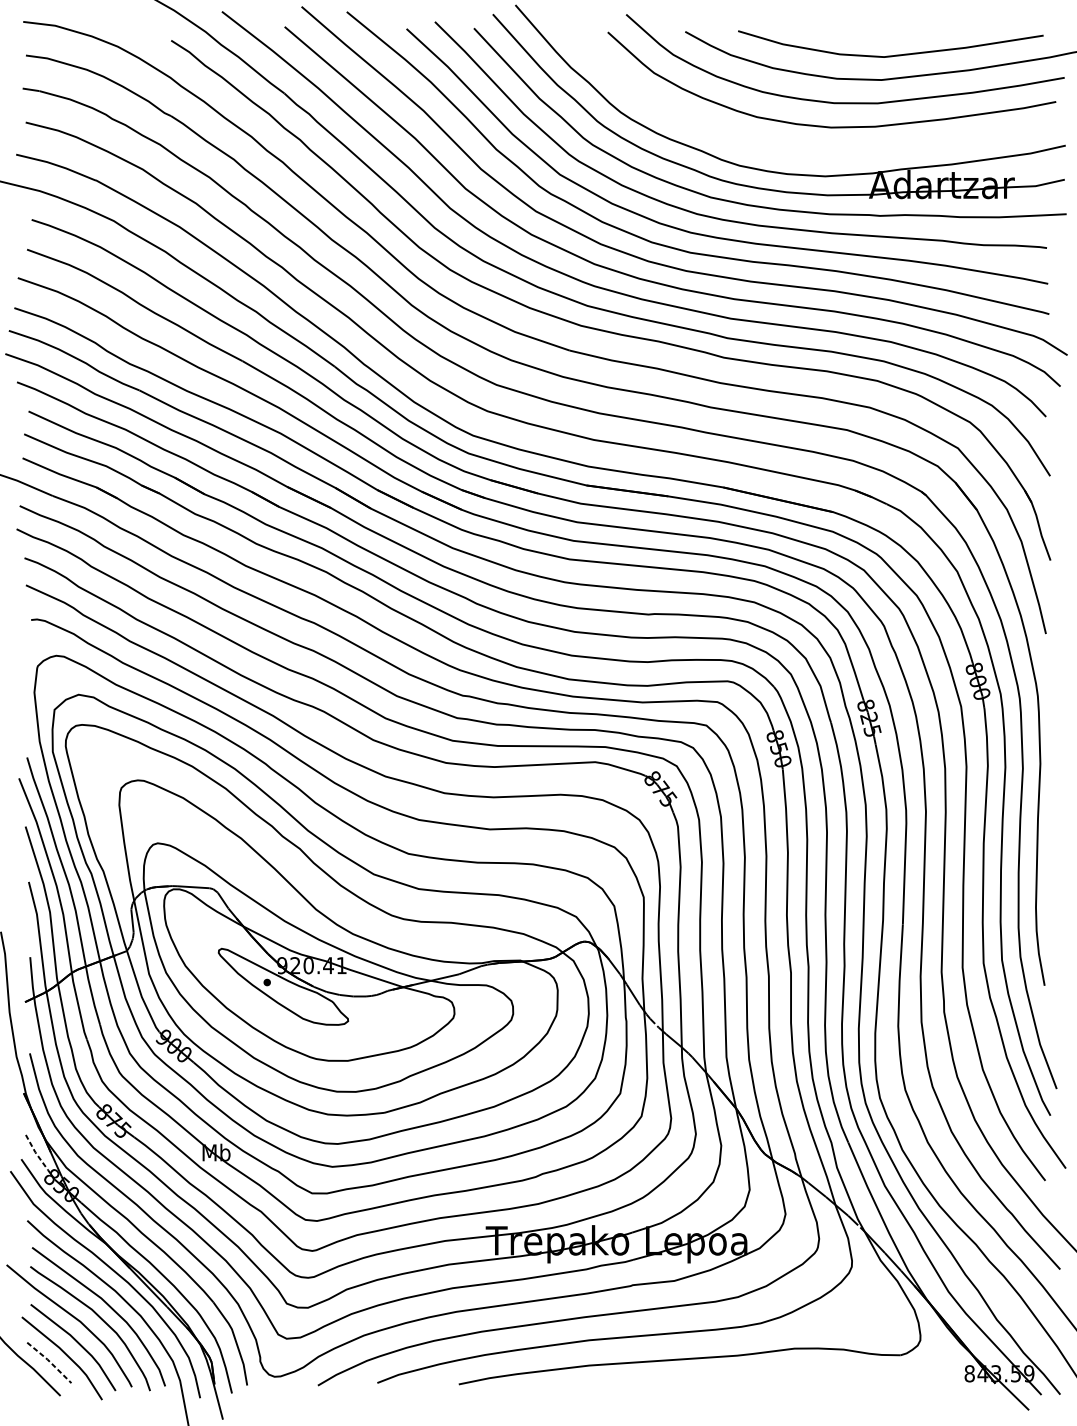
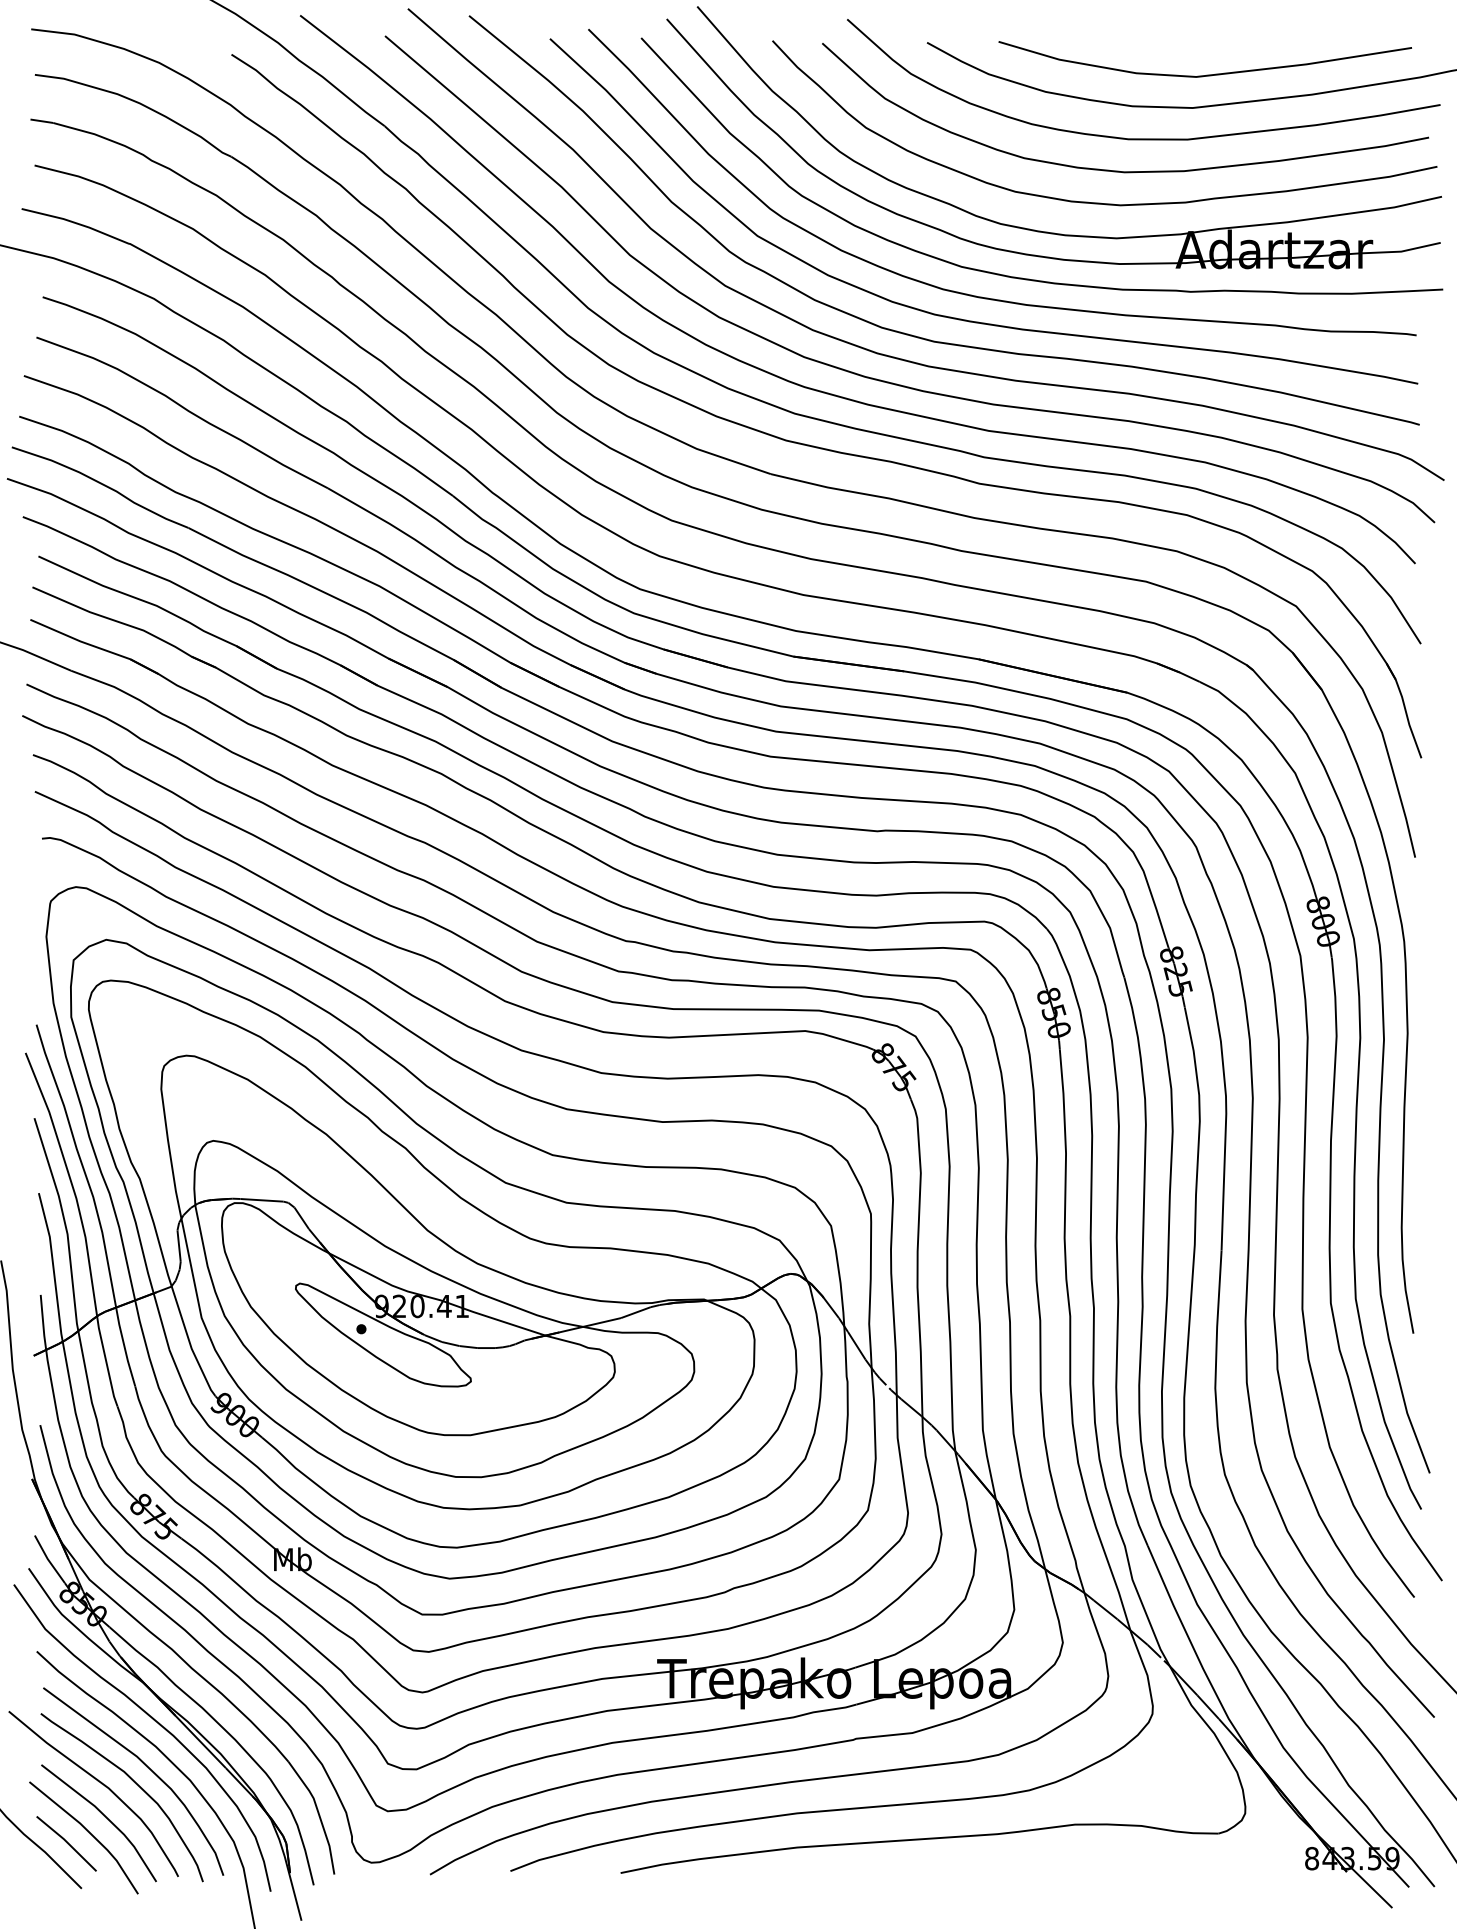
curve: (813, 149) -> (1100, 202), added
line: (35, 1152) -> (48, 1559), dashed -> solid
line: (50, 1361) -> (67, 1842), dashed -> solid

